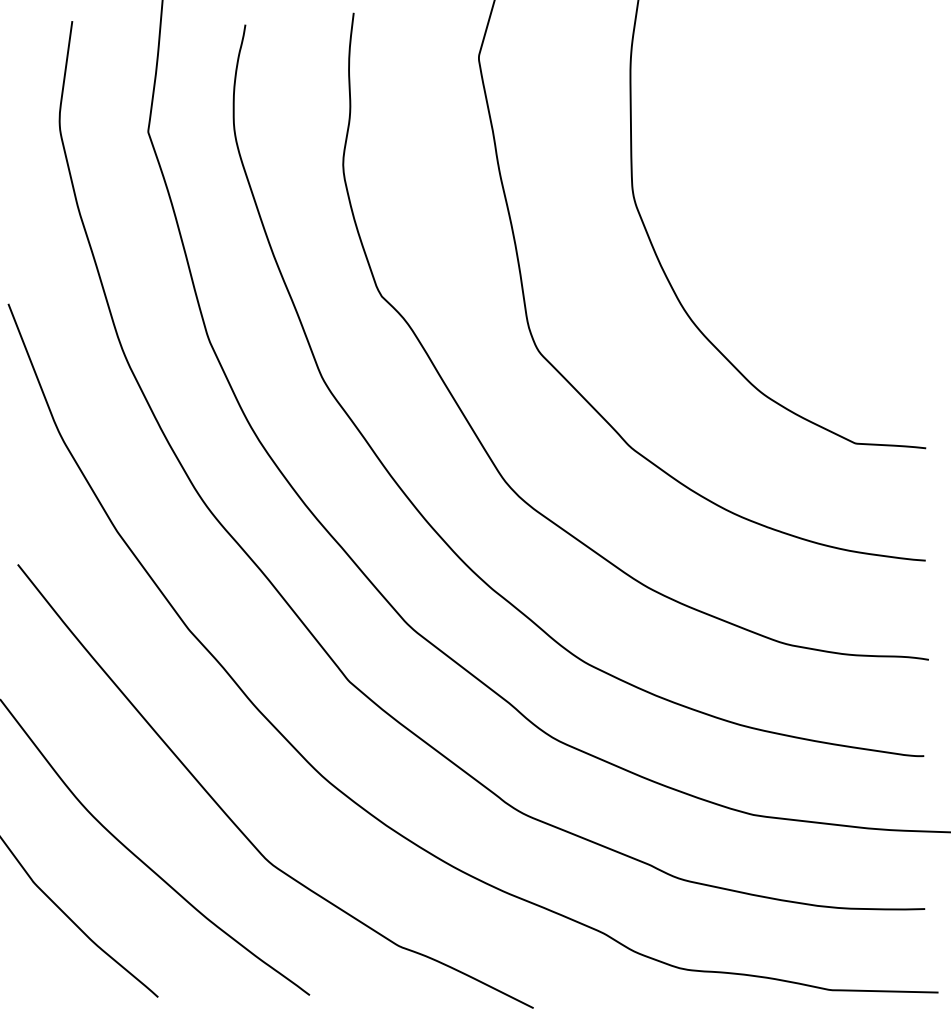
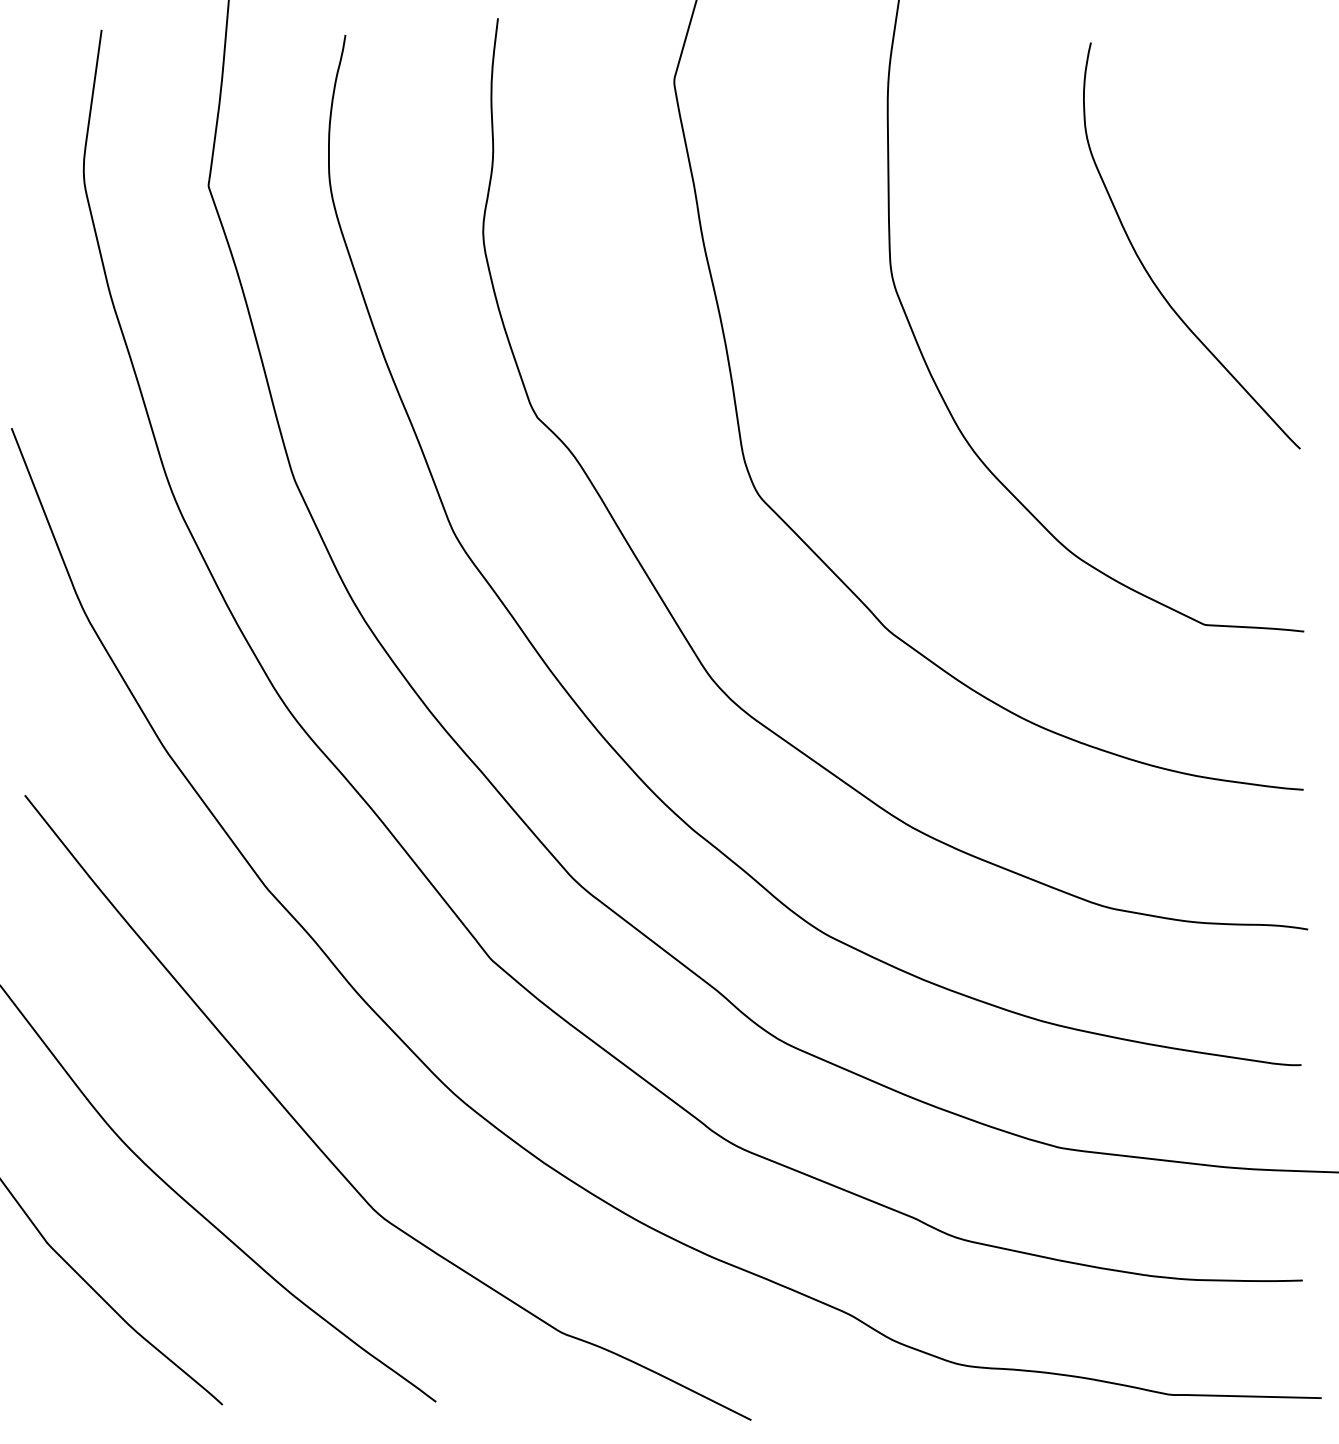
curve: (814, 191) -> (1147, 270), added

